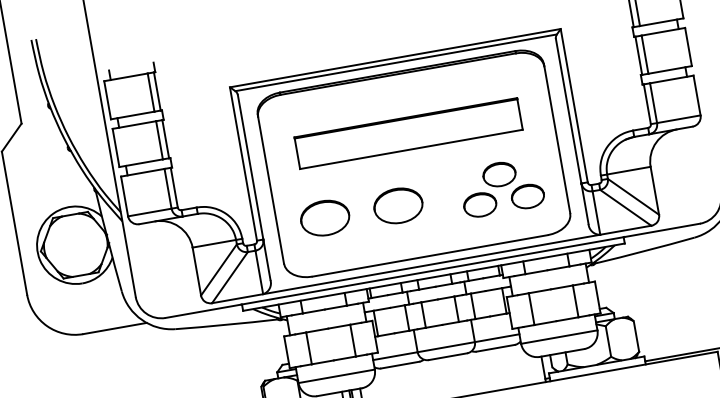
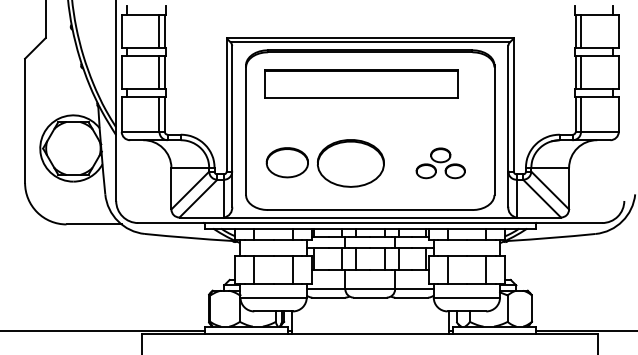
part: (408, 133) -> (361, 83), moved
part: (501, 187) -> (440, 163), size x0.7
part: (397, 205) -> (350, 162), size x1.6

